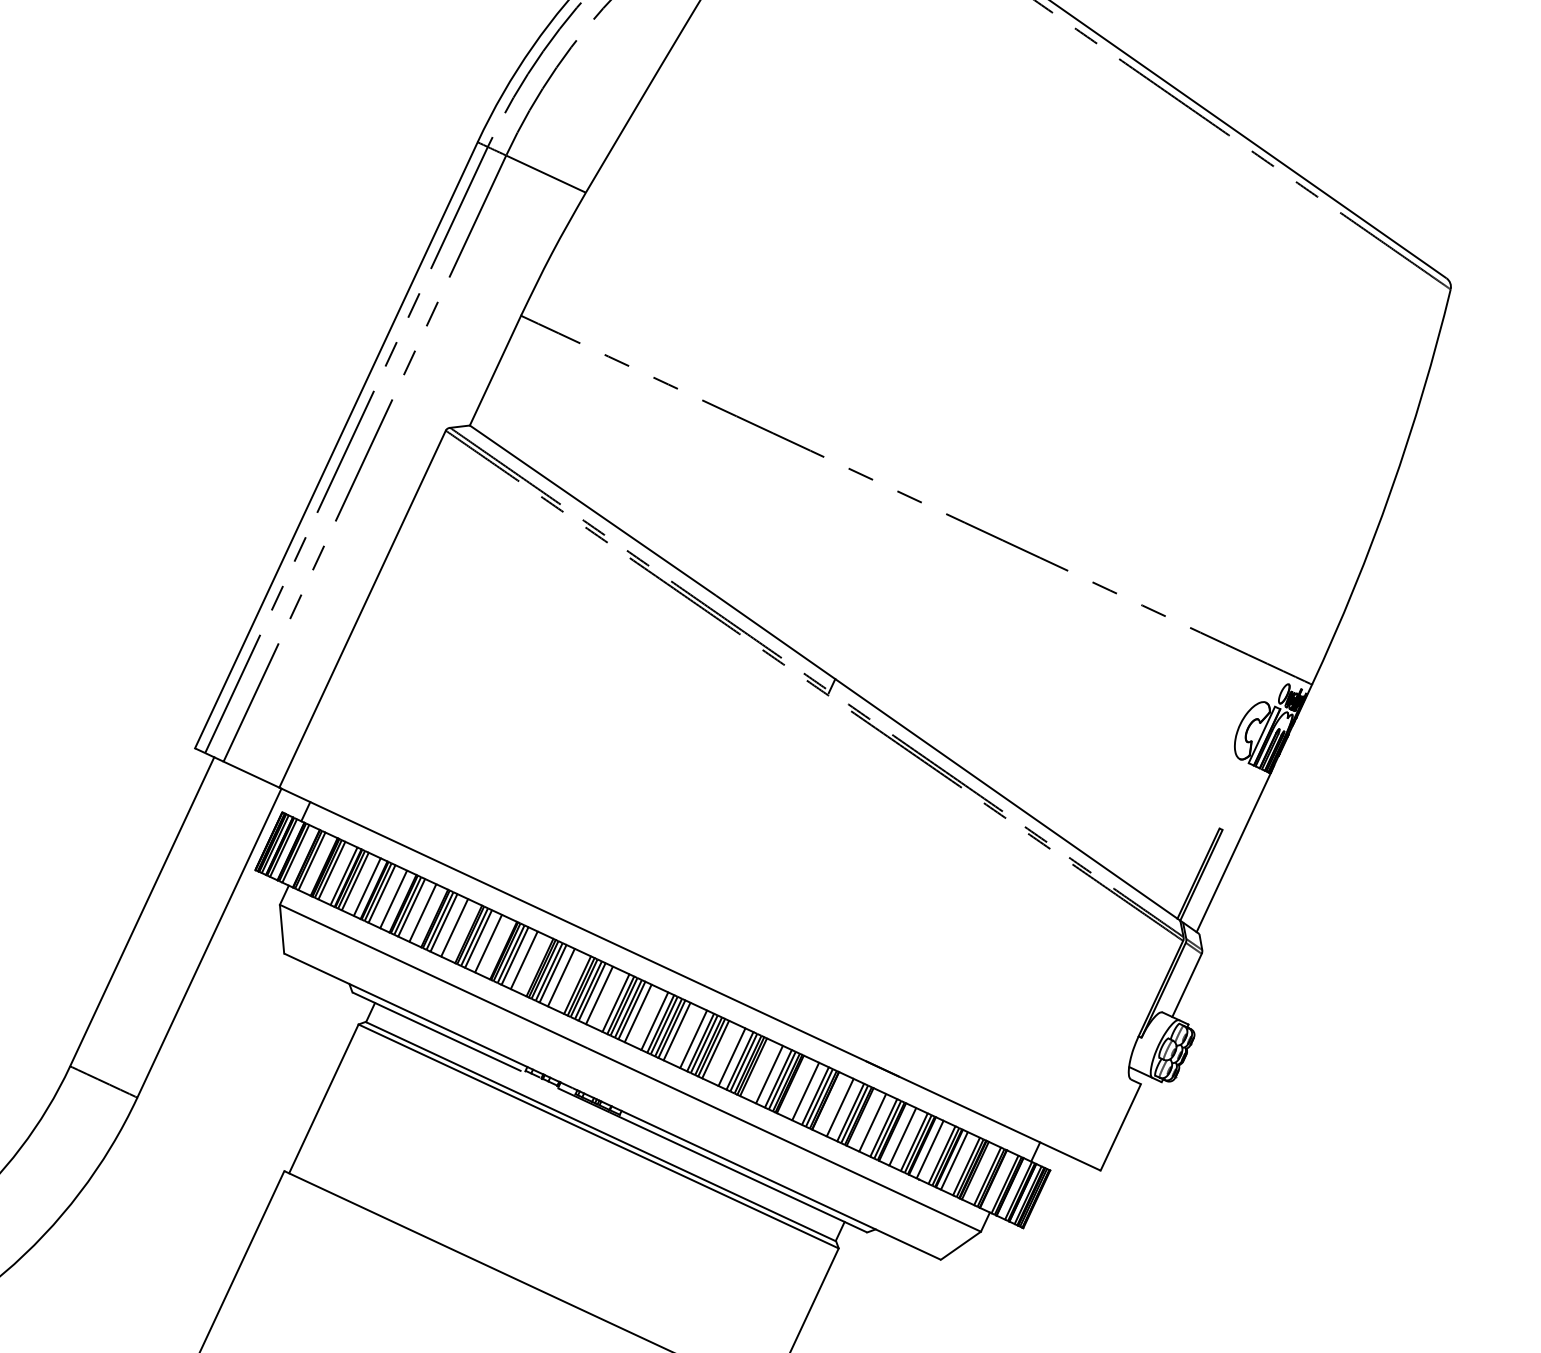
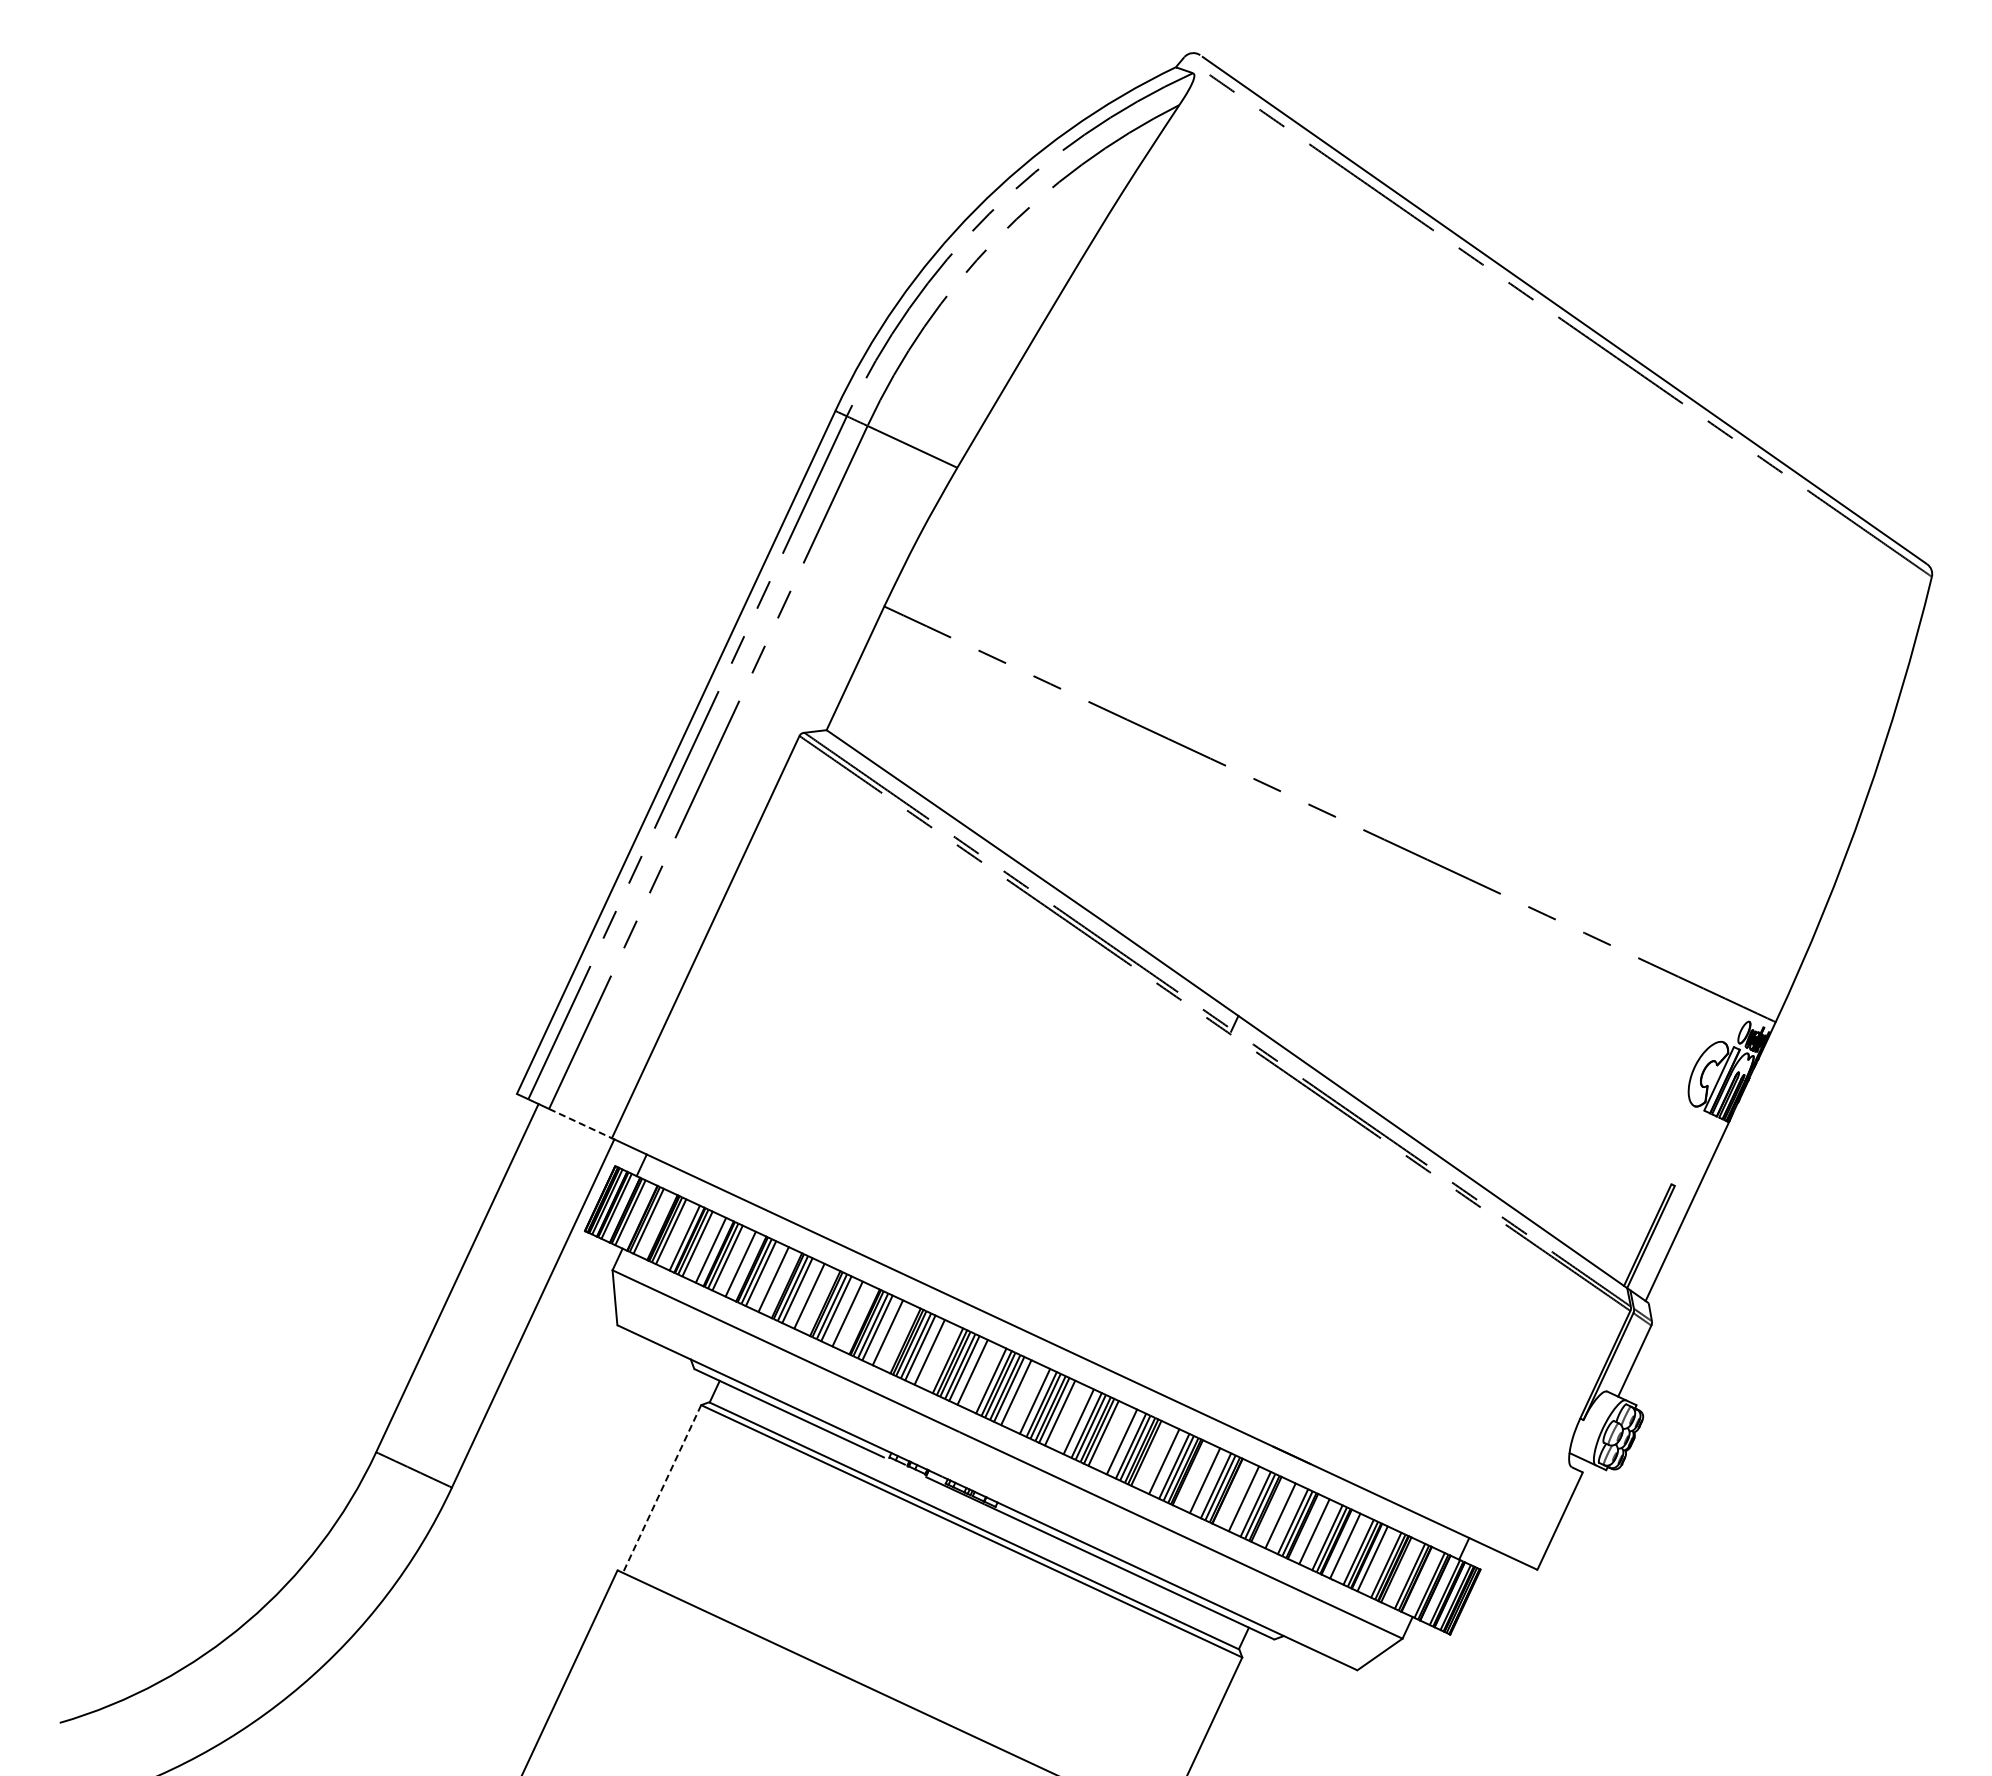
line: (251, 774) -> (580, 1123), solid -> dashed
line: (324, 1099) -> (662, 1489), solid -> dashed

